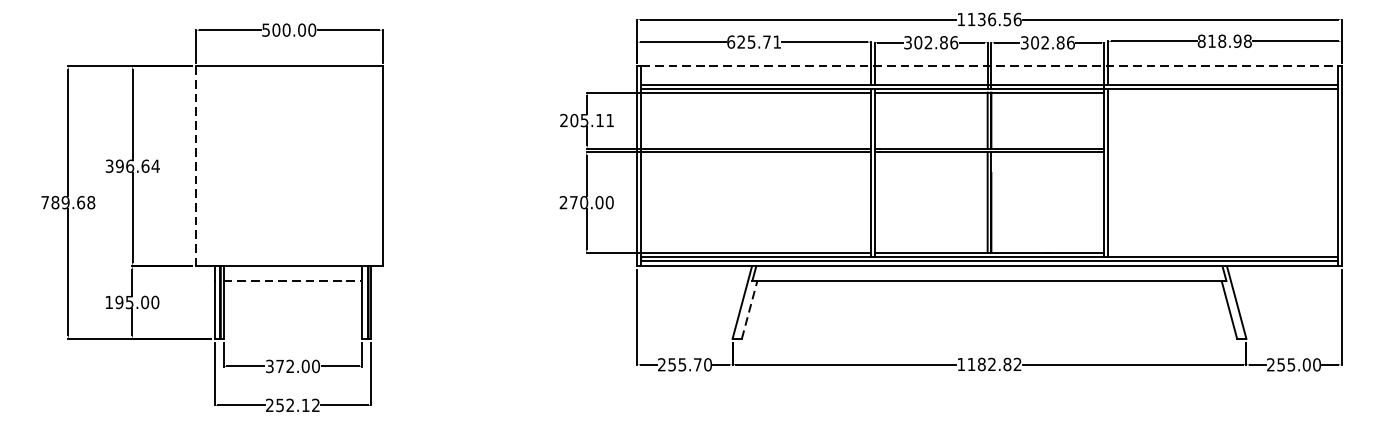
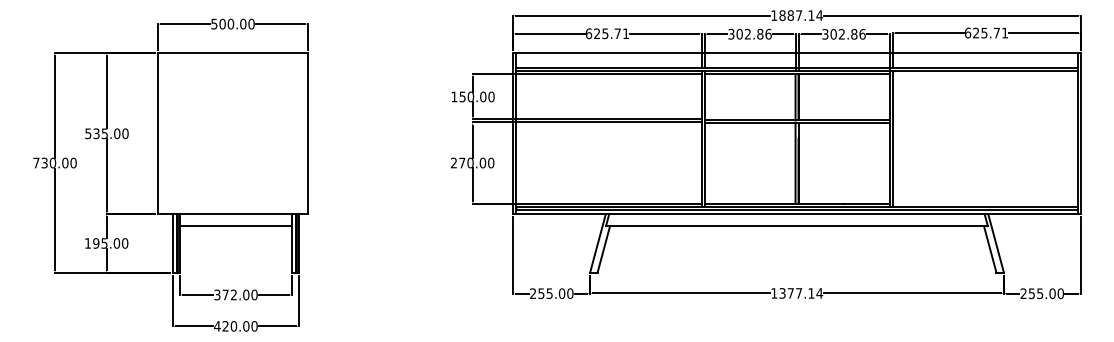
text: (993, 19) -> (800, 15), 1136.56 -> 1887.14
text: (1224, 40) -> (986, 32), 818.98 -> 625.71
line: (990, 66) -> (797, 53), dashed -> solid
text: (586, 120) -> (472, 96), 205.11 -> 150.00
text: (132, 165) -> (106, 133), 396.64 -> 535.00
line: (195, 167) -> (157, 134), dashed -> solid
text: (72, 201) -> (58, 162), 789.68 -> 730.00
line: (293, 281) -> (236, 226), dashed -> solid
line: (749, 309) -> (603, 249), dashed -> solid
text: (697, 364) -> (561, 293), 255.70 -> 255.00
text: (995, 364) -> (801, 293), 1182.82 -> 1377.14
text: (292, 405) -> (235, 326), 252.12 -> 420.00

